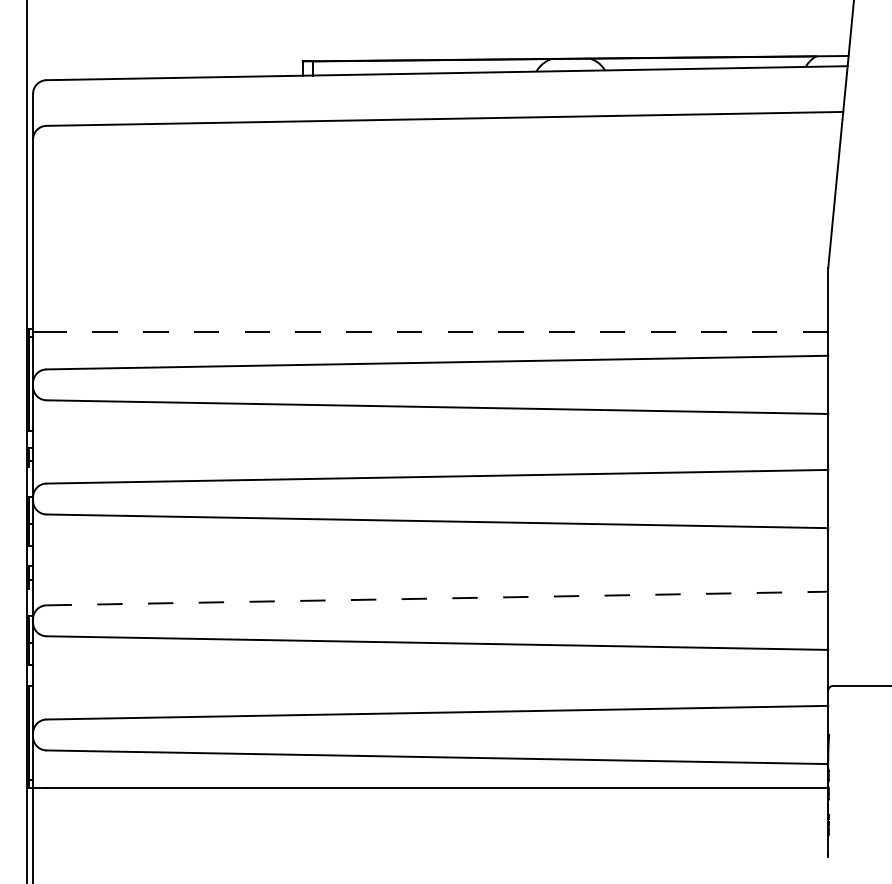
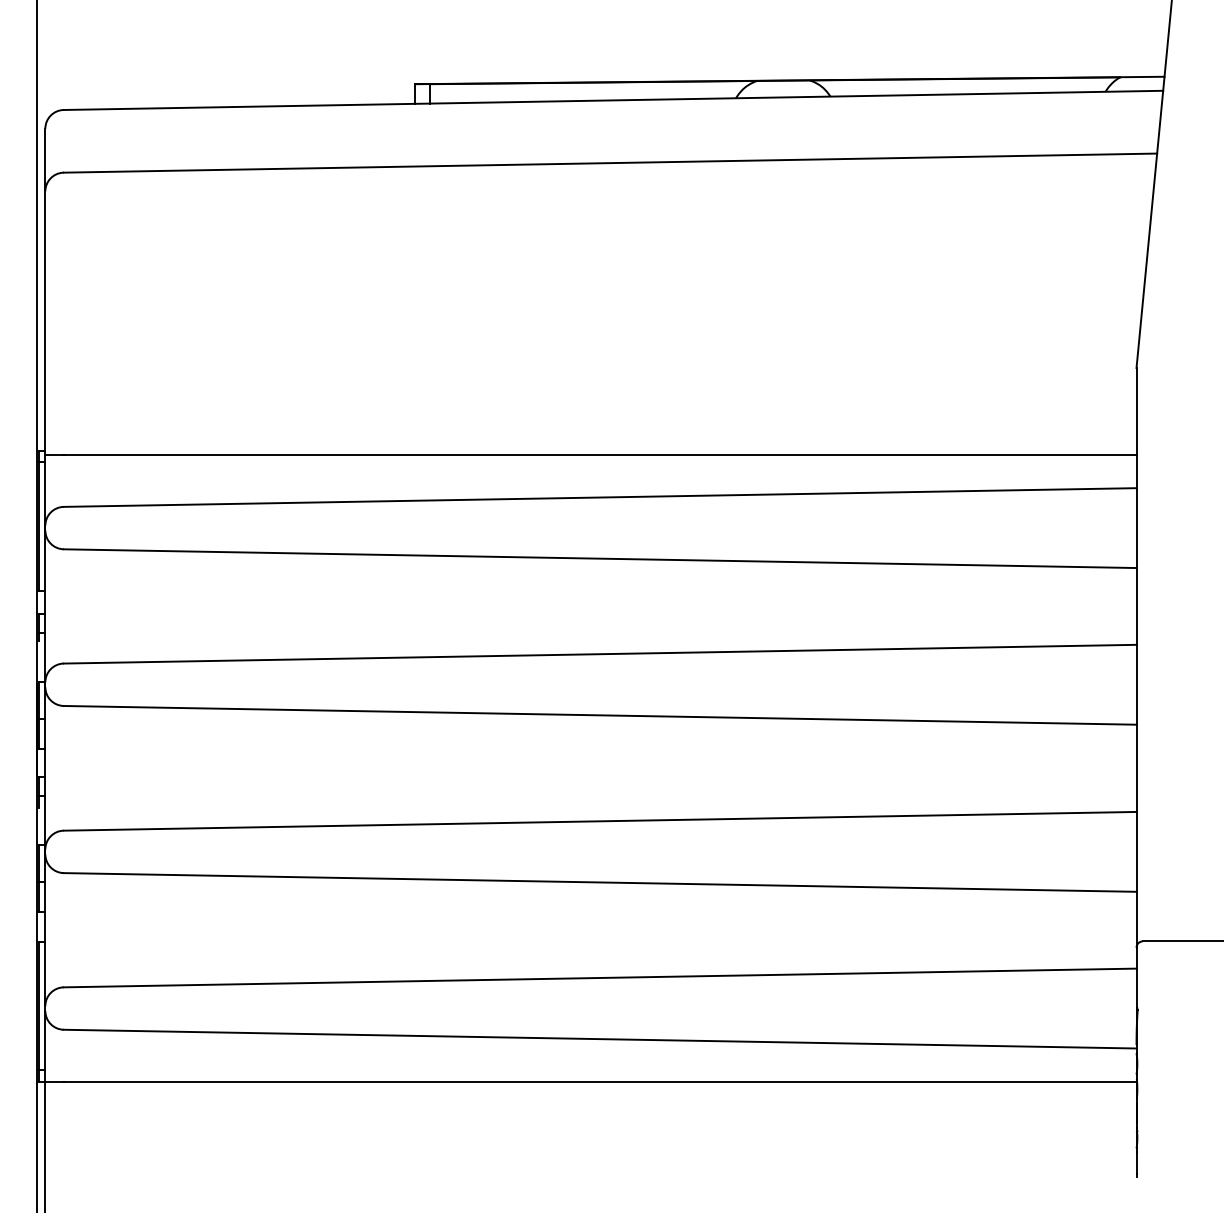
line: (437, 331) -> (600, 454), dashed -> solid
line: (437, 598) -> (600, 821), dashed -> solid

